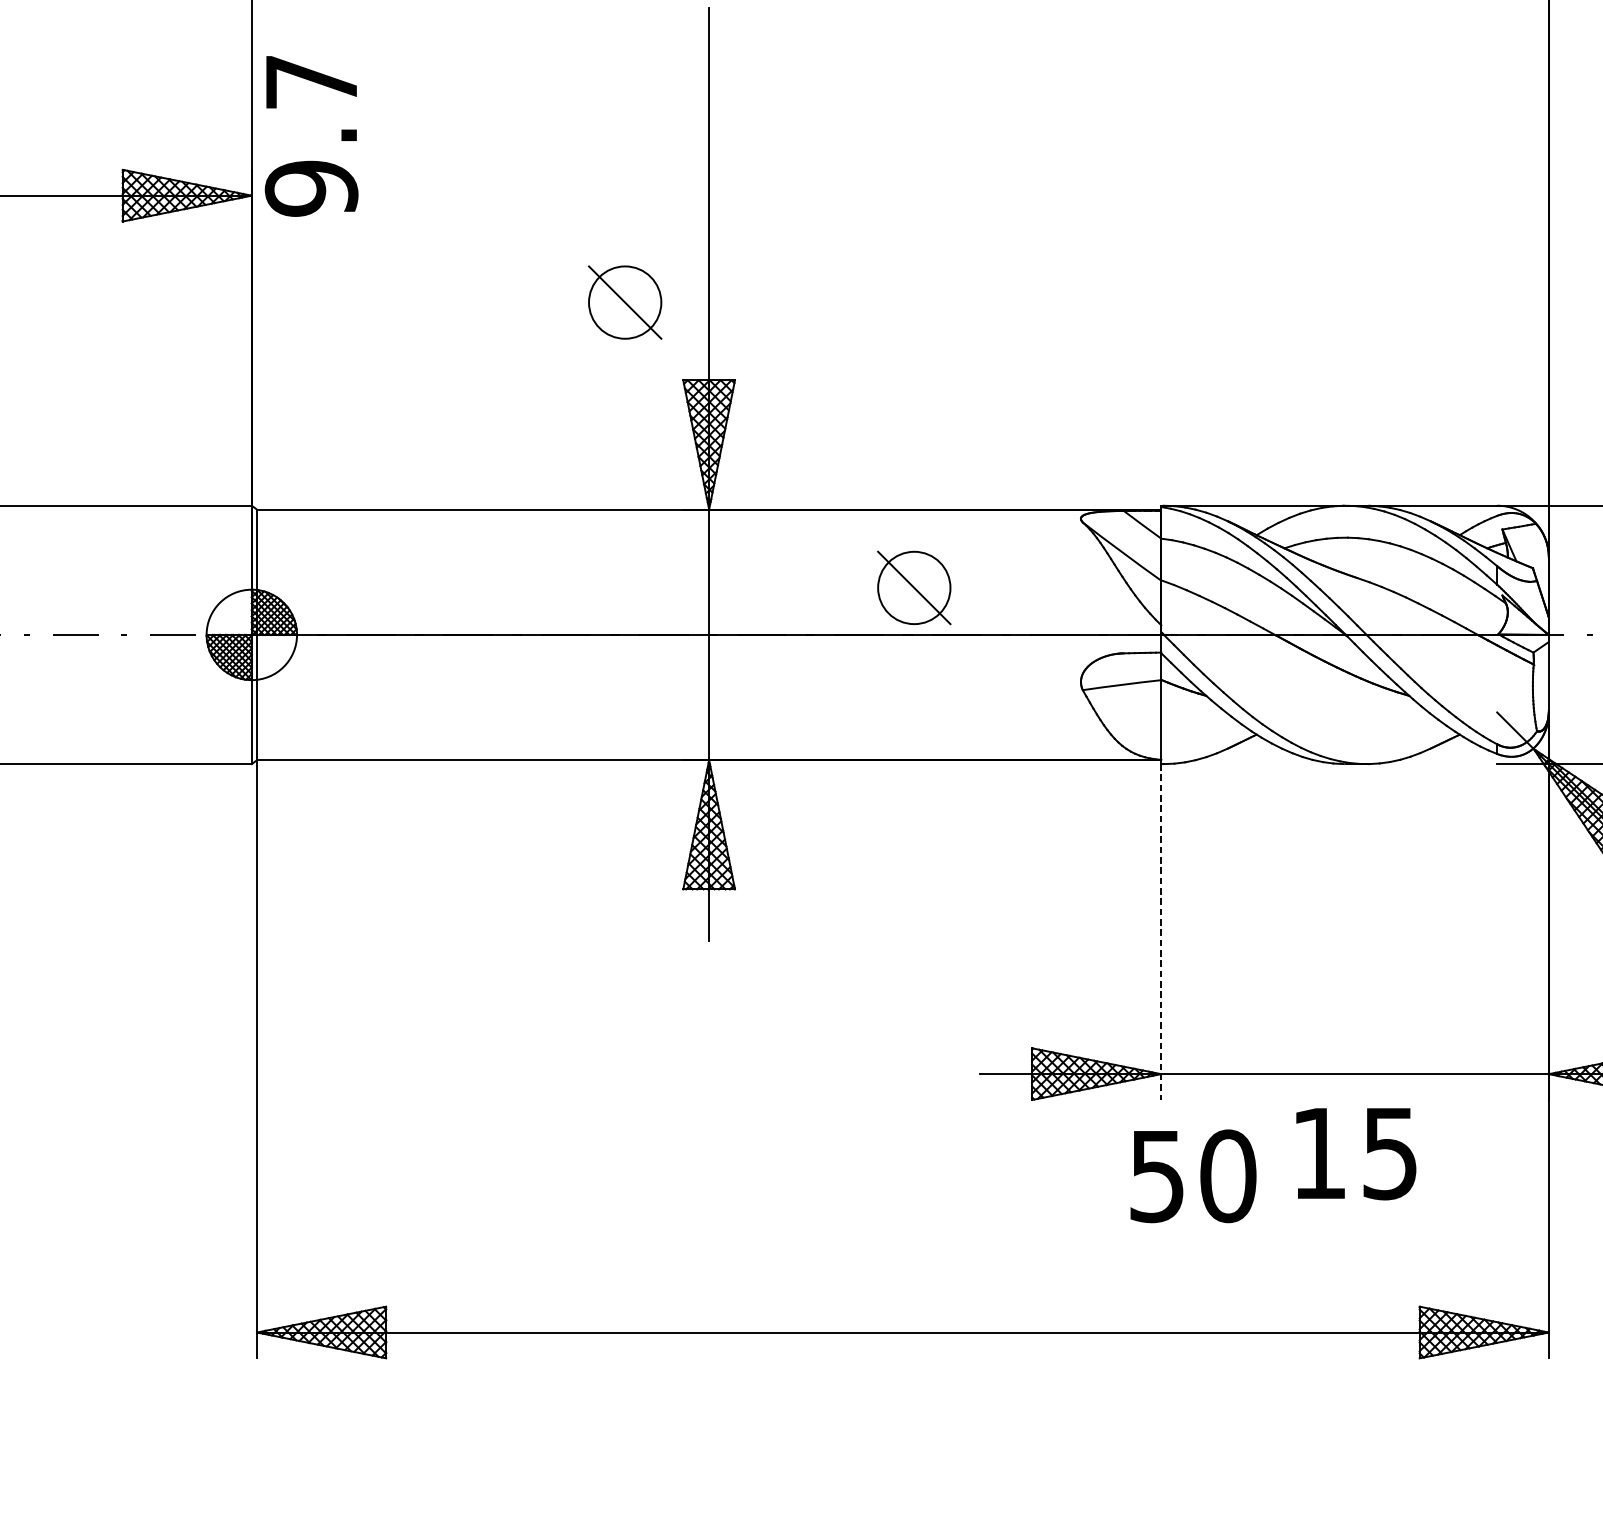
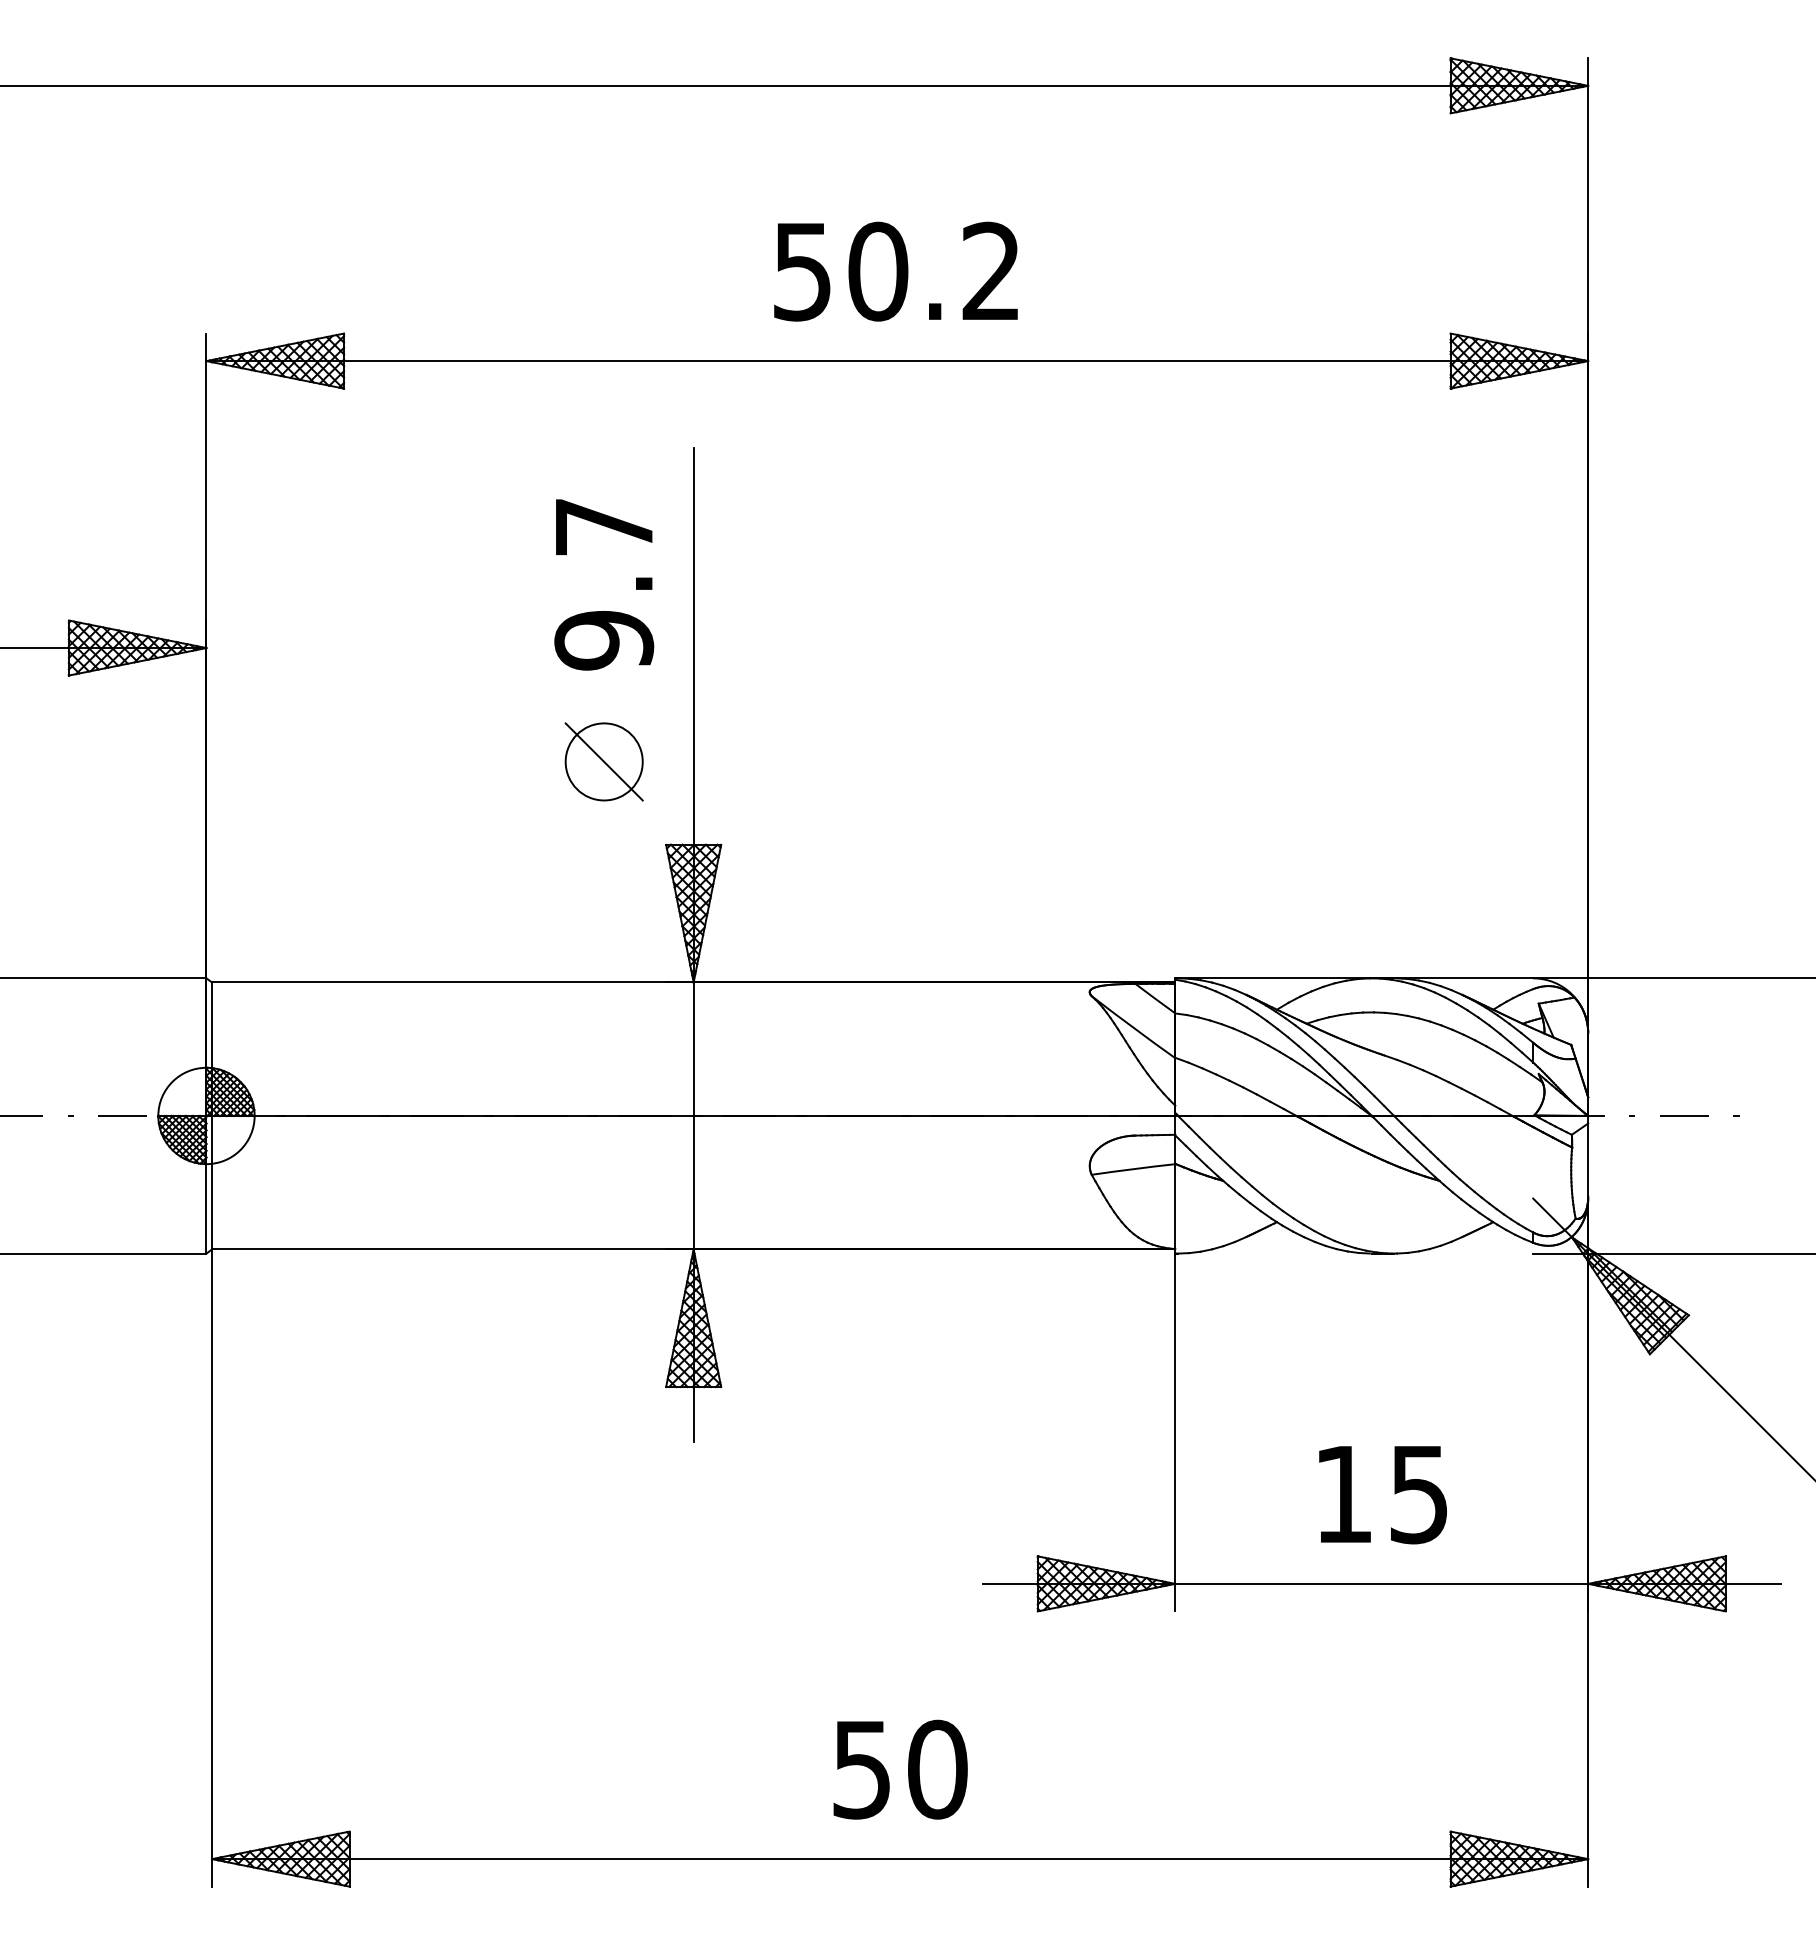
text: (311, 136) -> (604, 584), moved
part: (913, 587) -> (911, 1065), removed
line: (1161, 932) -> (1175, 1432), dashed -> solid
text: (1355, 1154) -> (1382, 1495), moved
text: (1193, 1176) -> (900, 1769), moved

